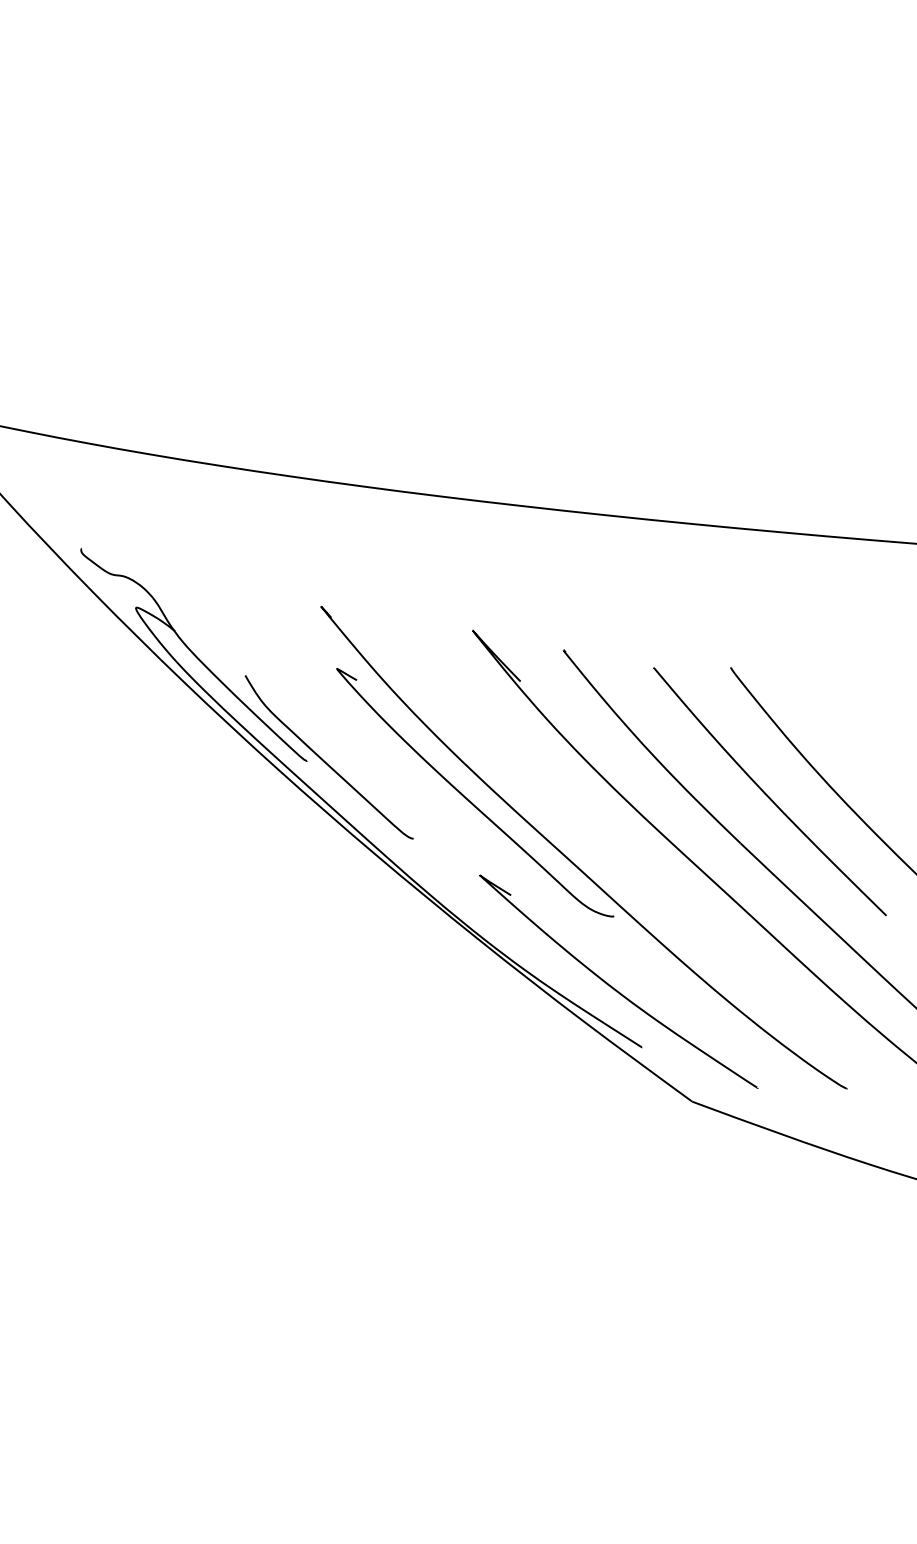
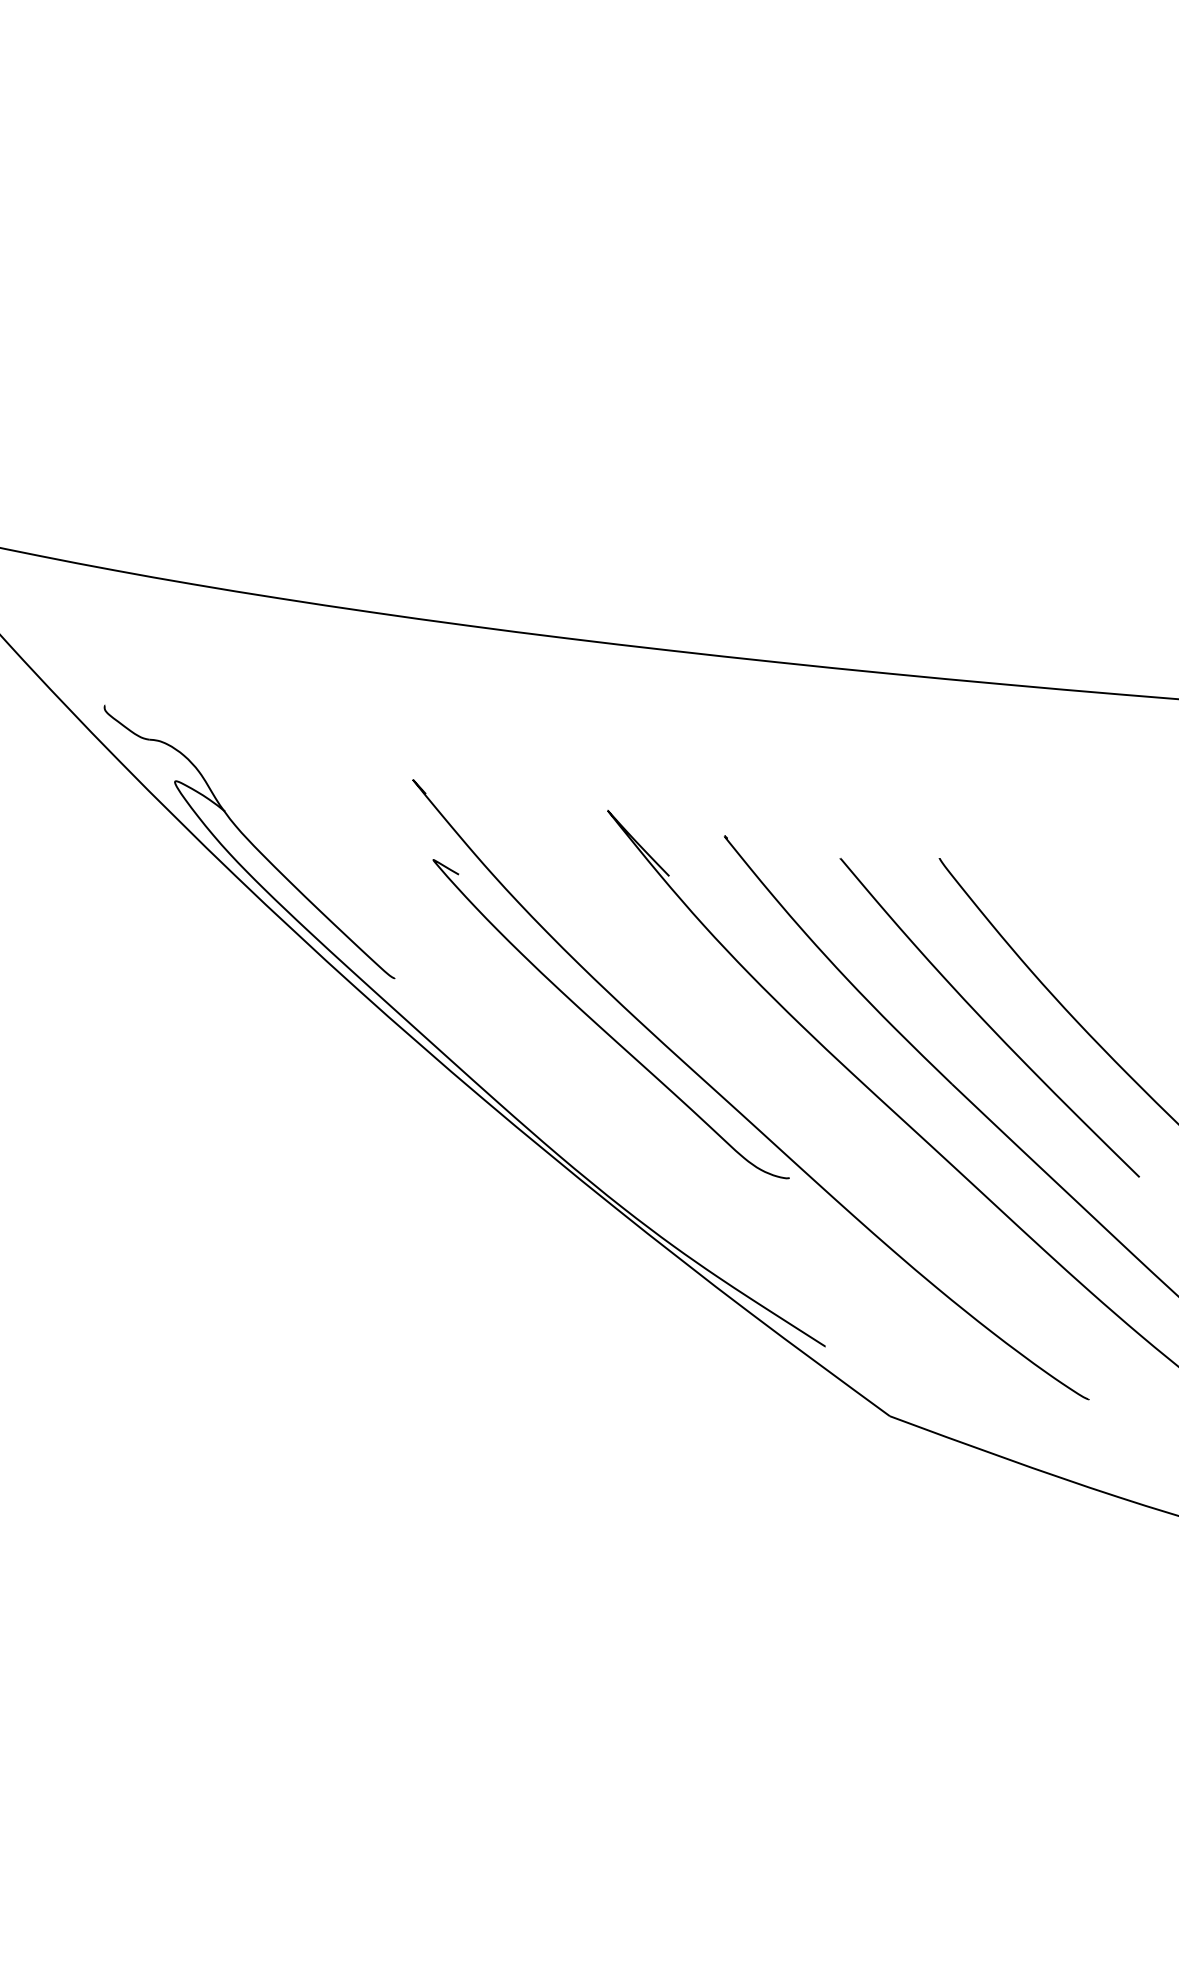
curve: (327, 762) -> (420, 980), removed
curve: (612, 986) -> (787, 1268), removed

